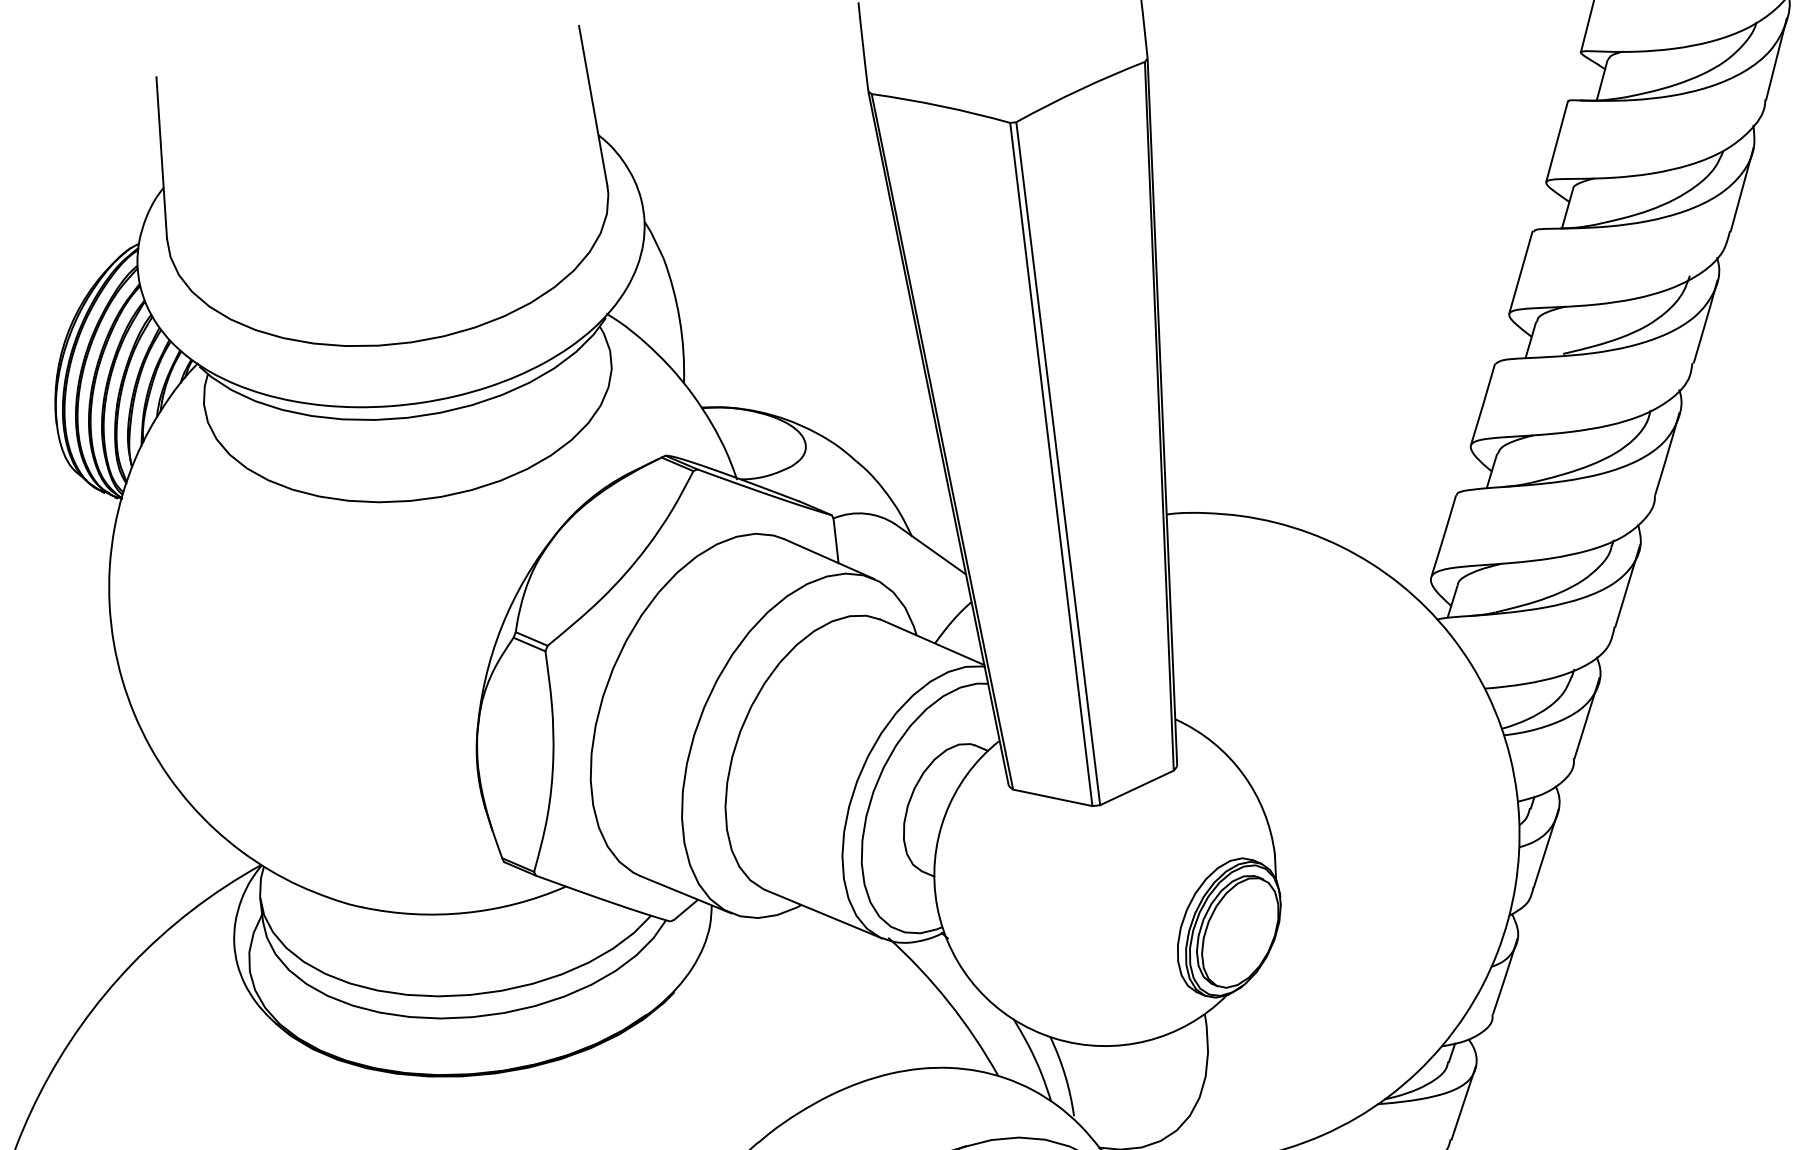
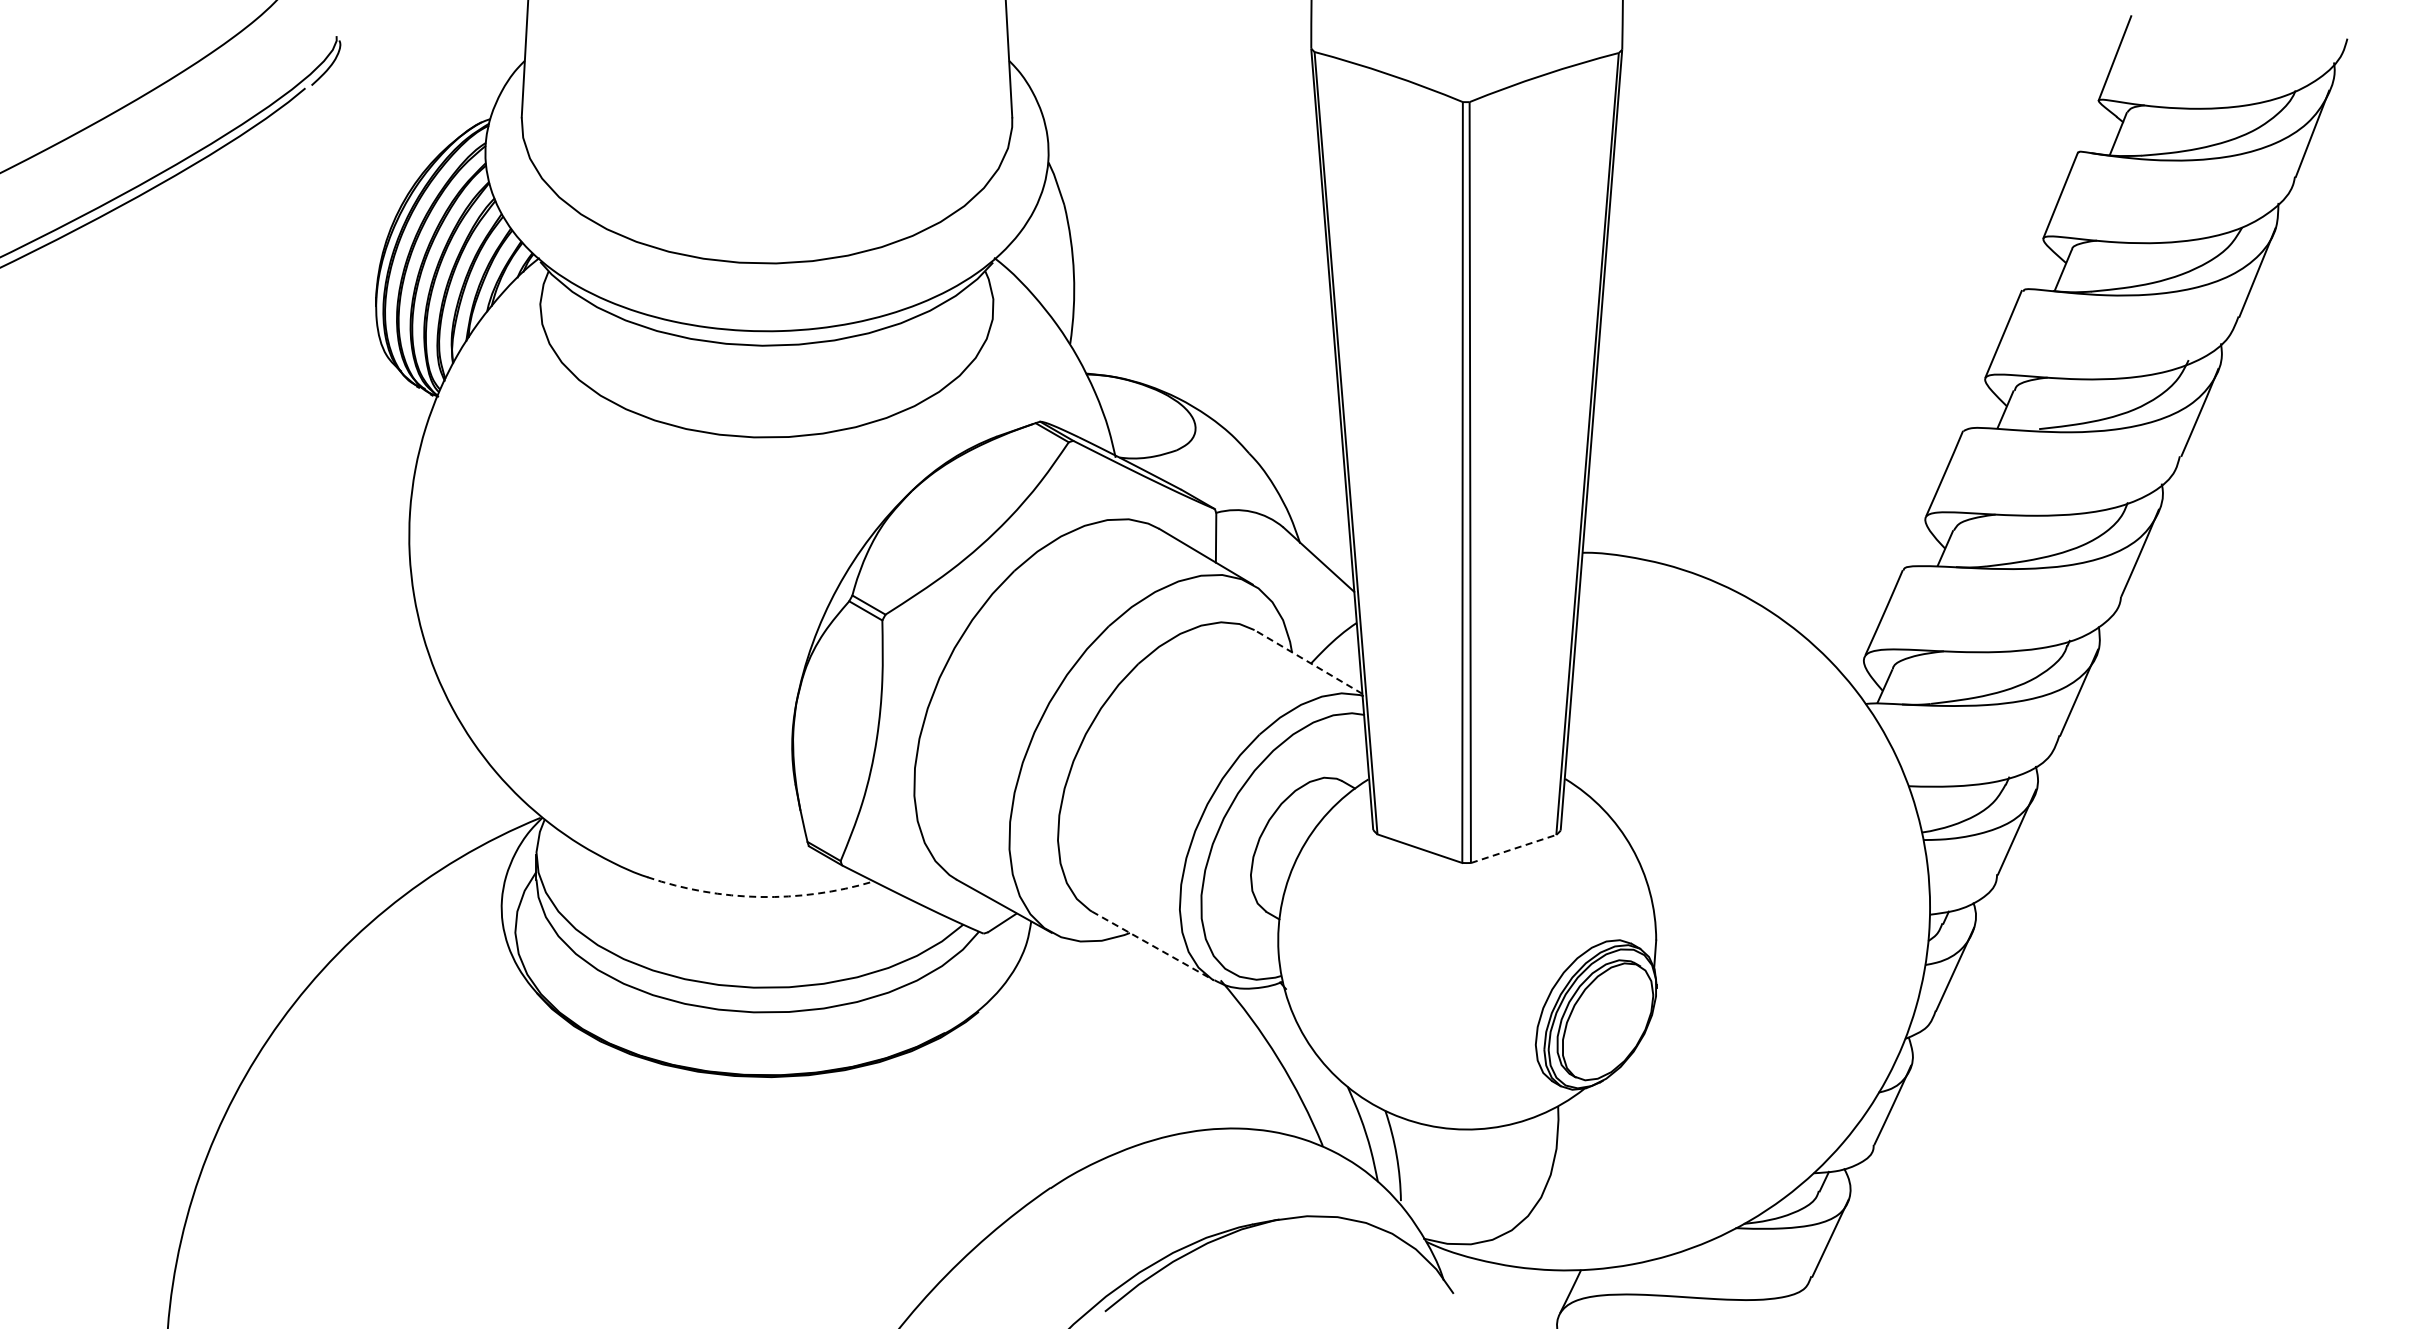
line: (932, 641) -> (1308, 661), solid -> dashed
line: (1136, 787) -> (1513, 848), solid -> dashed
arc: (465, 913) -> (759, 897), solid -> dashed
line: (823, 913) -> (1152, 945), solid -> dashed

